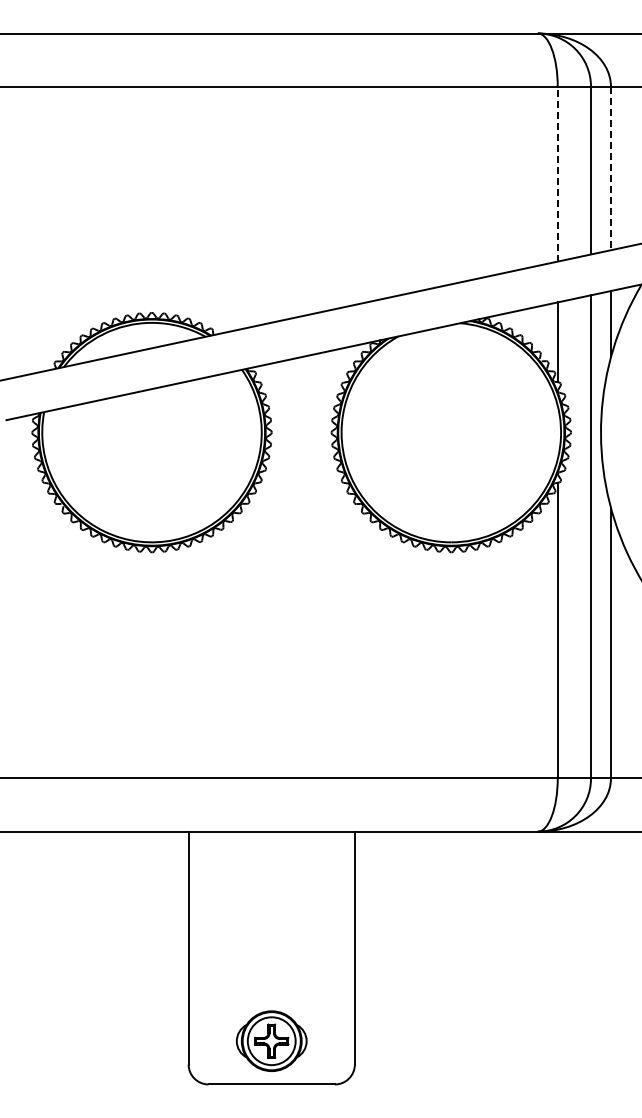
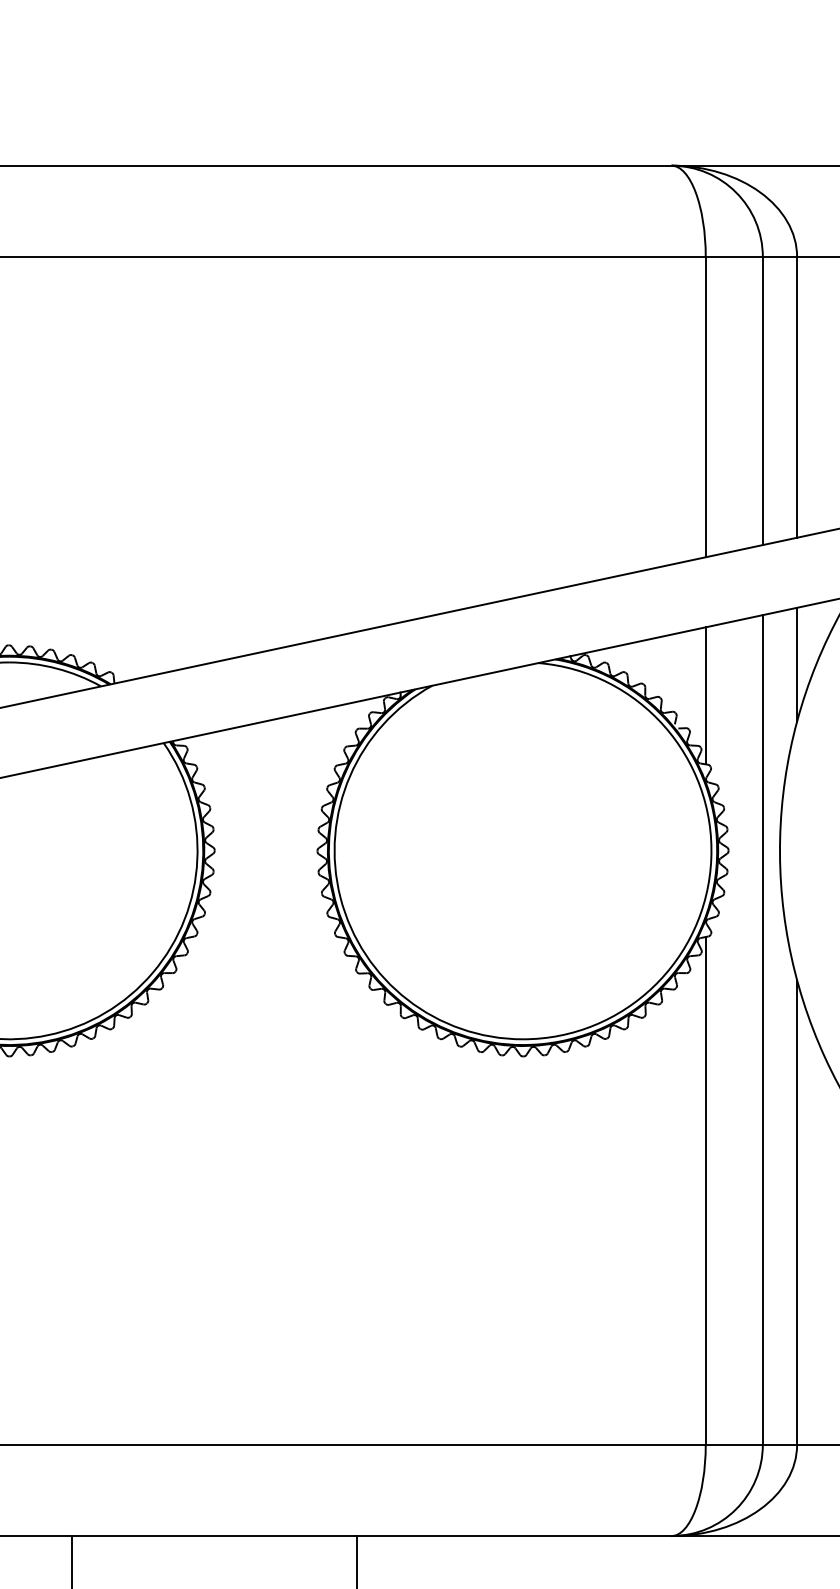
line: (610, 168) -> (796, 397), dashed -> solid
line: (557, 173) -> (705, 405), dashed -> solid

